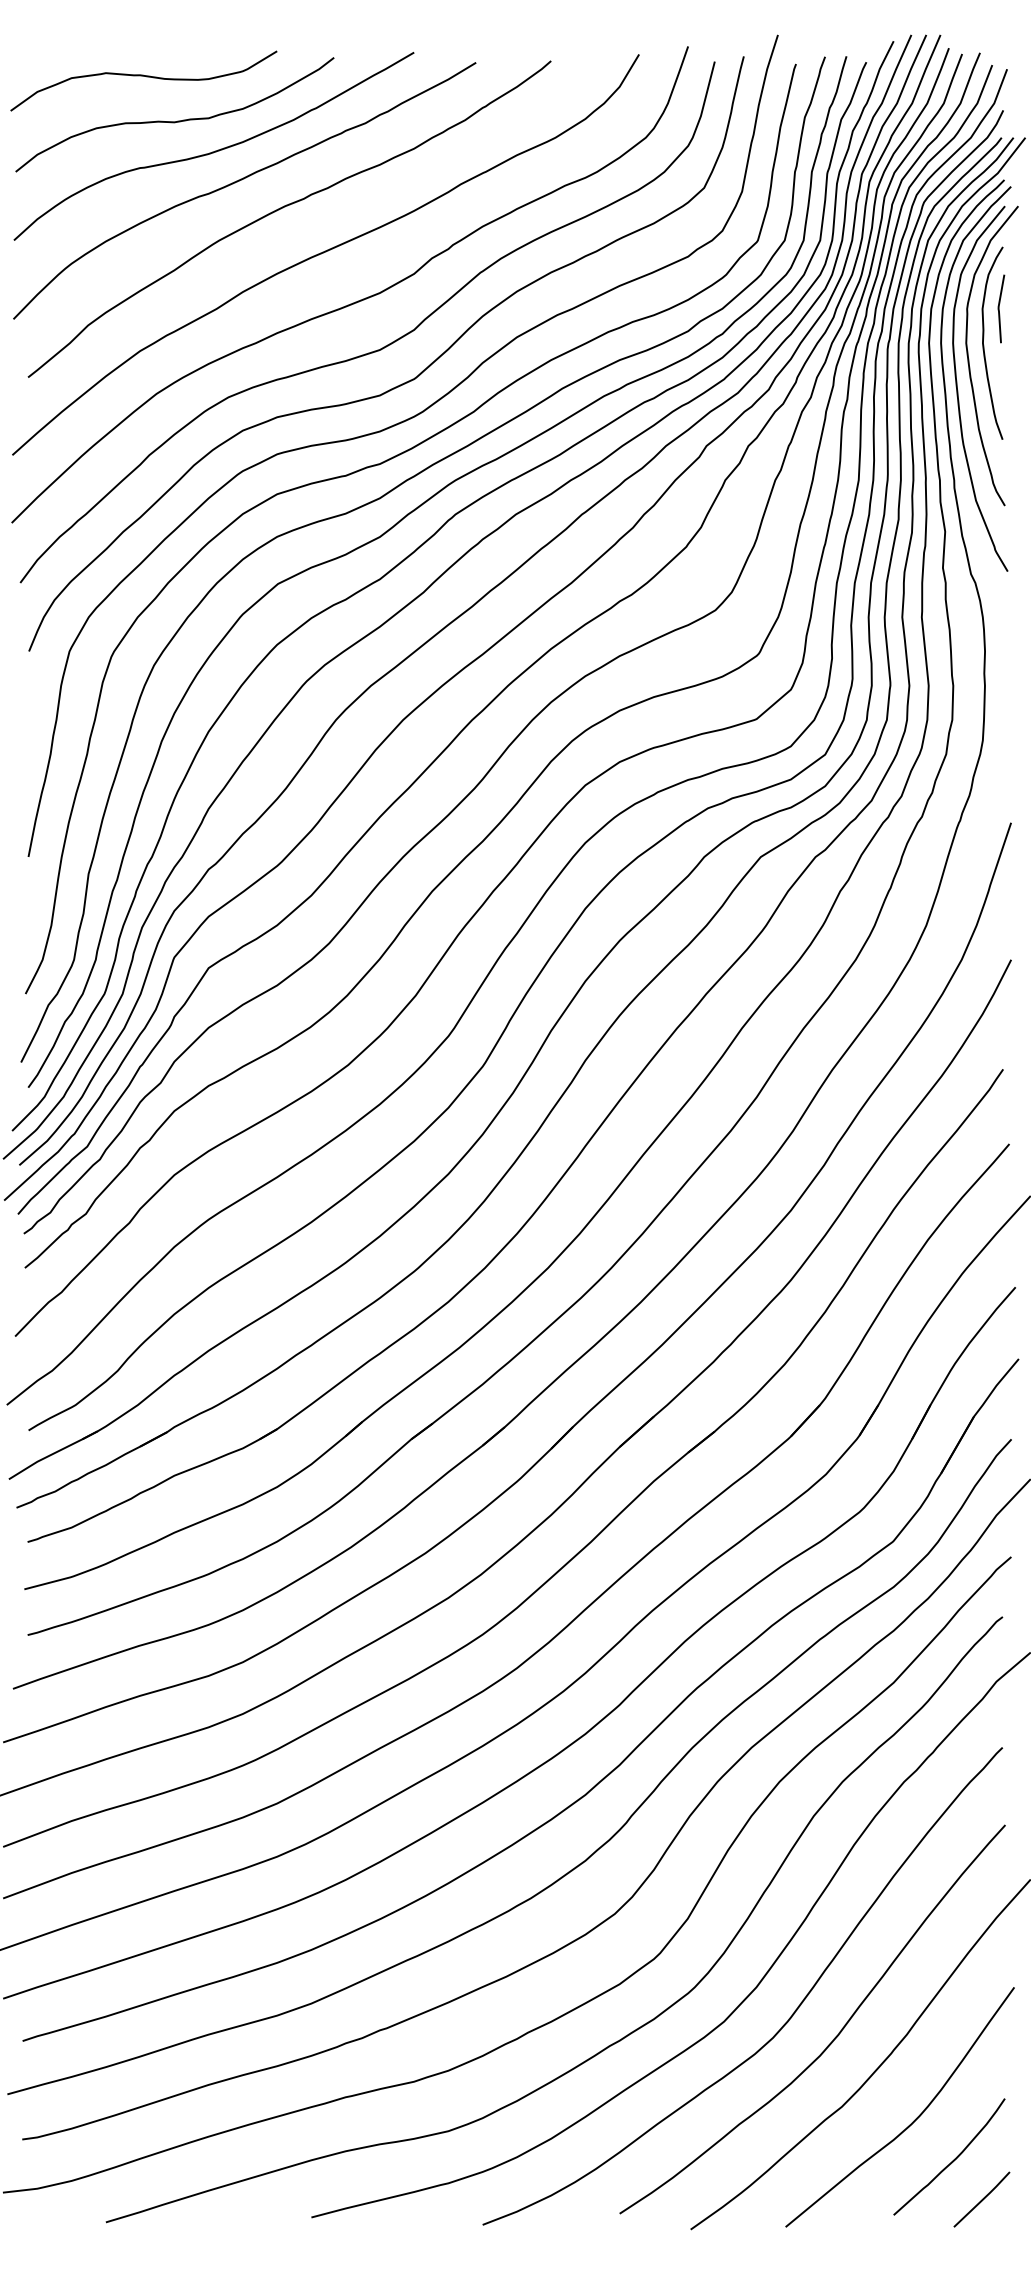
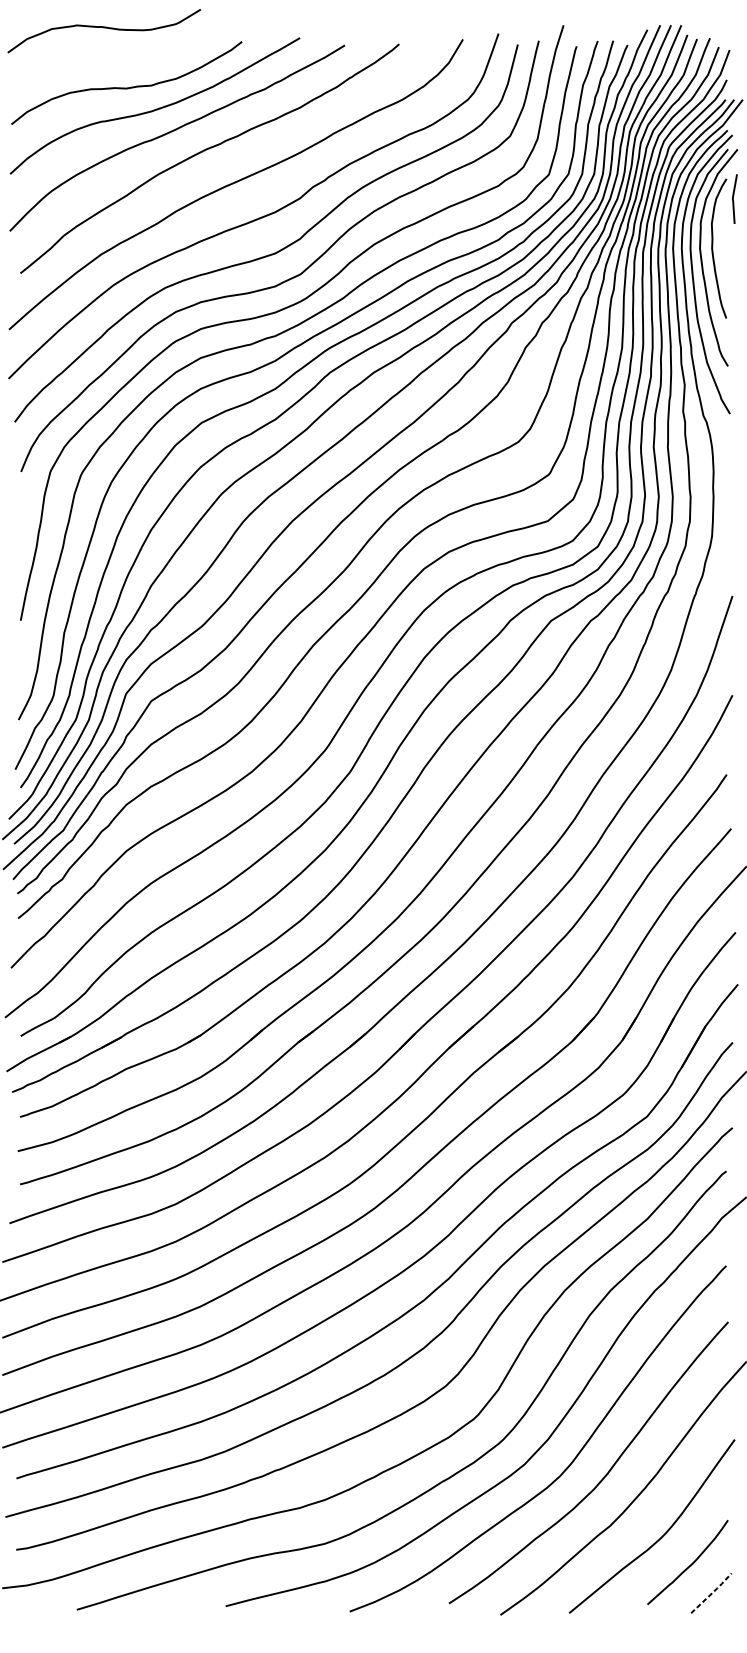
curve: (143, 76) -> (104, 27), moved
line: (999, 308) -> (733, 198), moved
line: (983, 2199) -> (712, 1593), solid -> dashed

